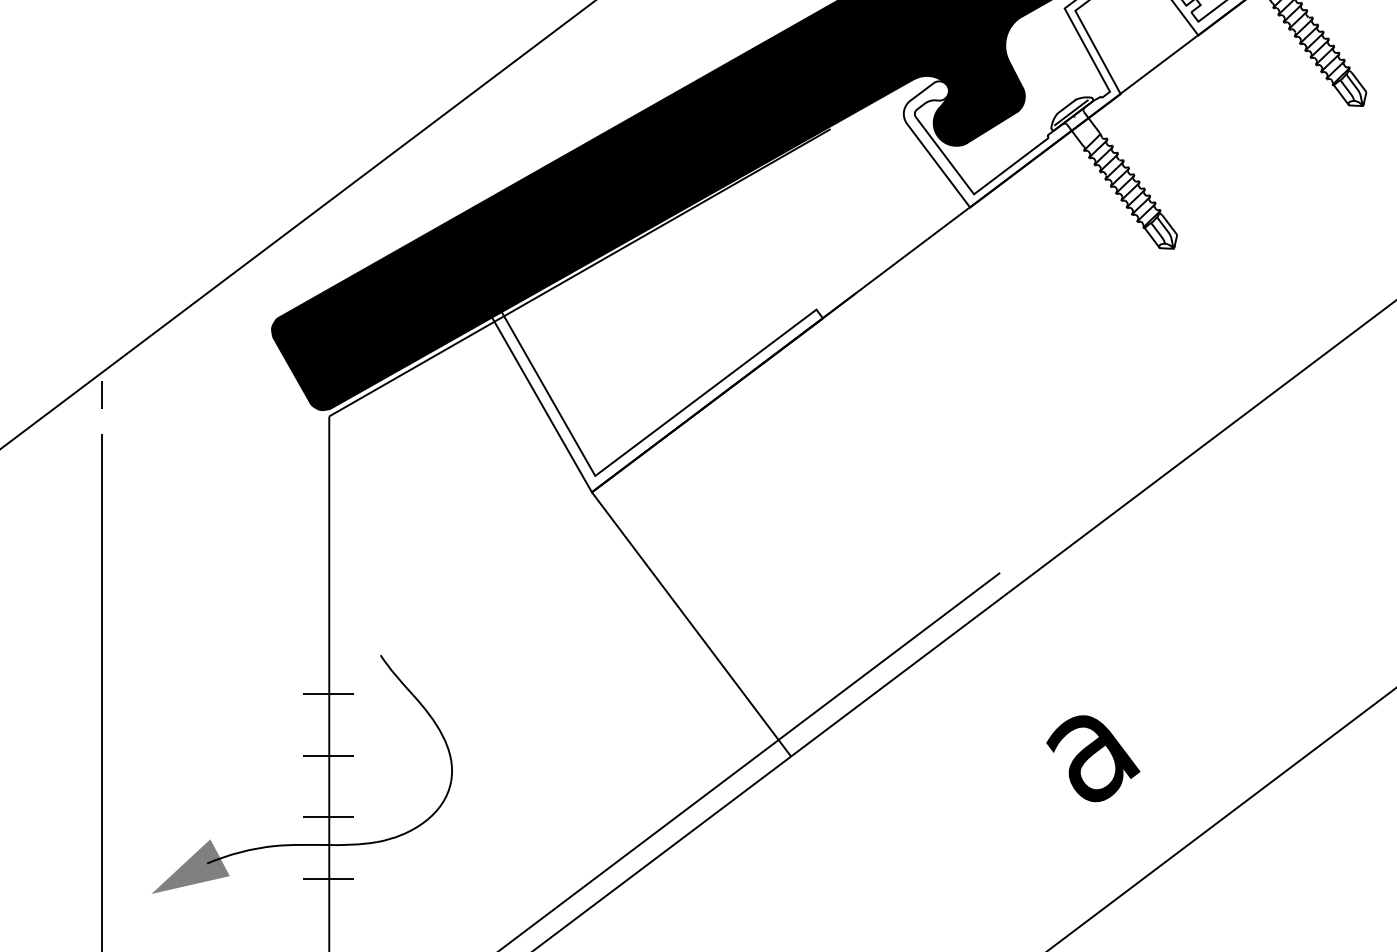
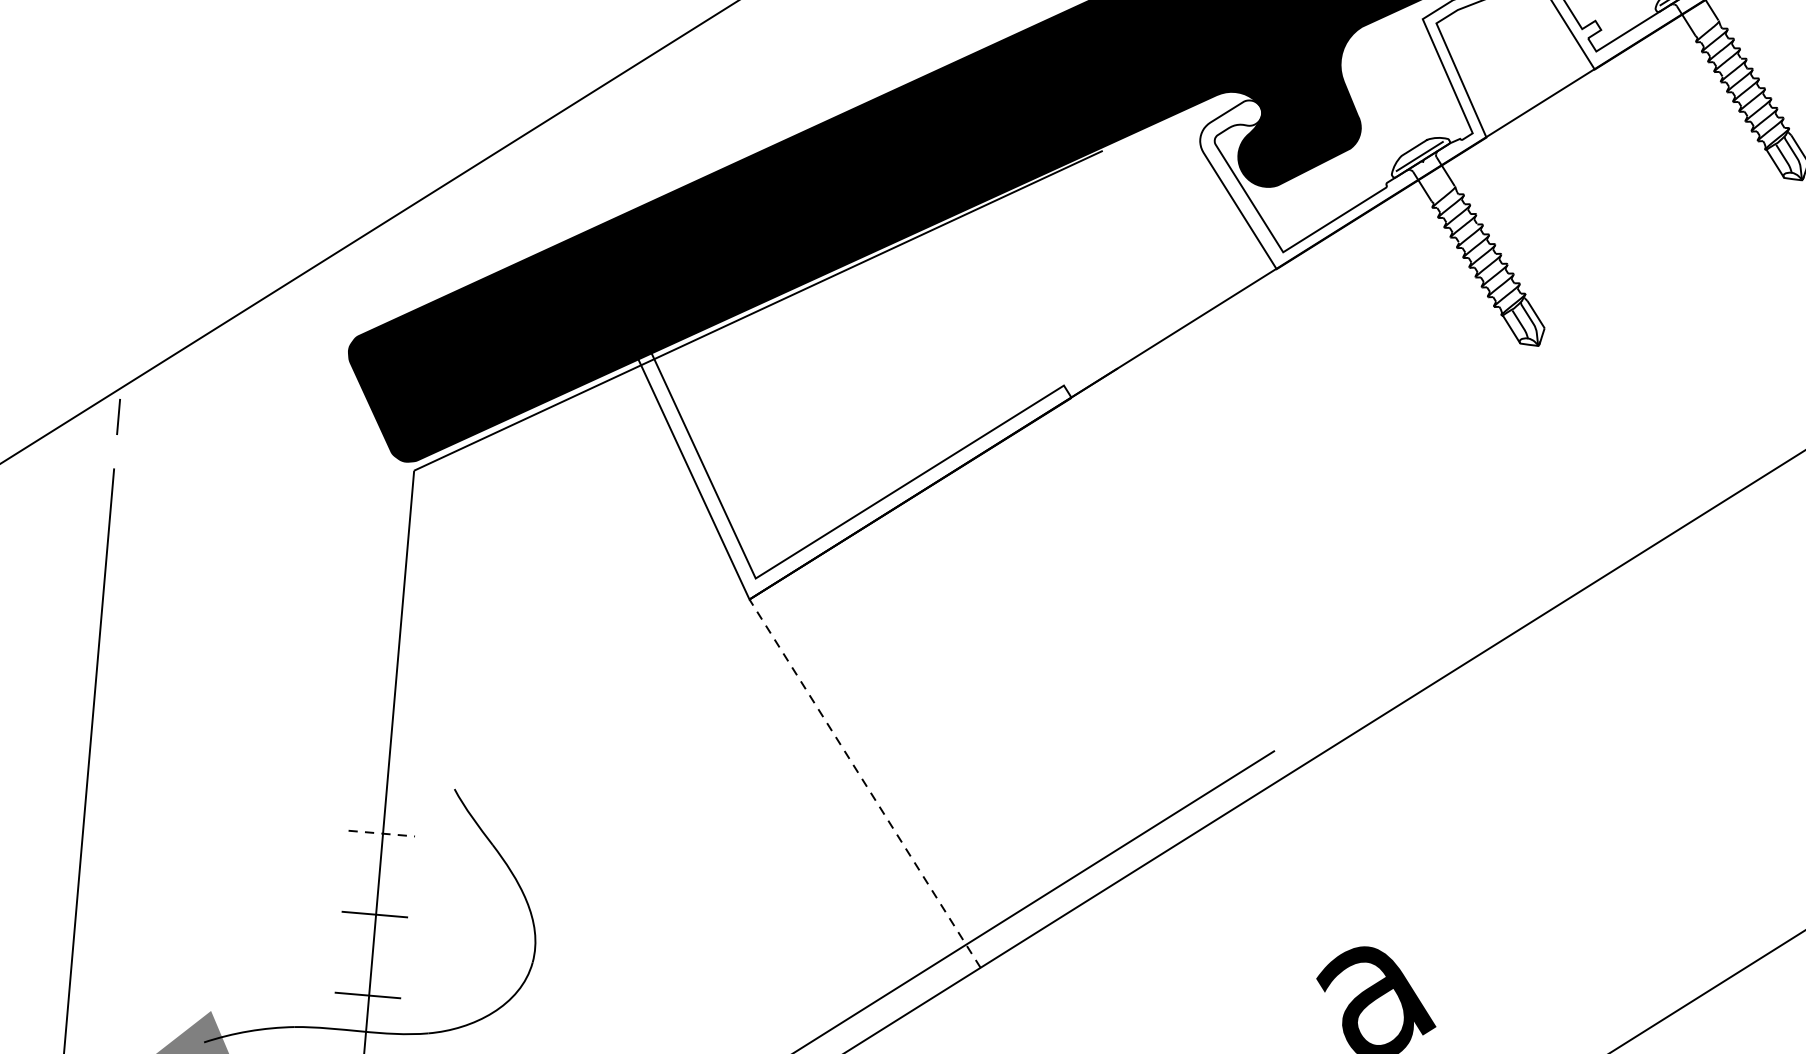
line: (691, 624) -> (865, 783), solid -> dashed
line: (328, 693) -> (382, 833), solid -> dashed

